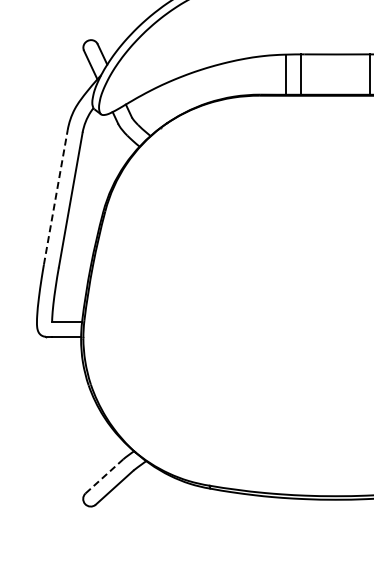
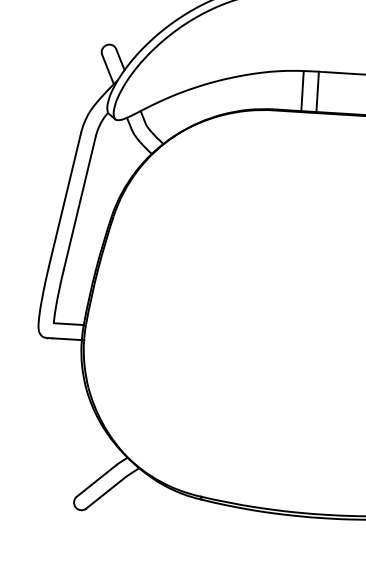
line: (55, 196) -> (64, 198), dashed -> solid
line: (104, 476) -> (96, 481), dashed -> solid

